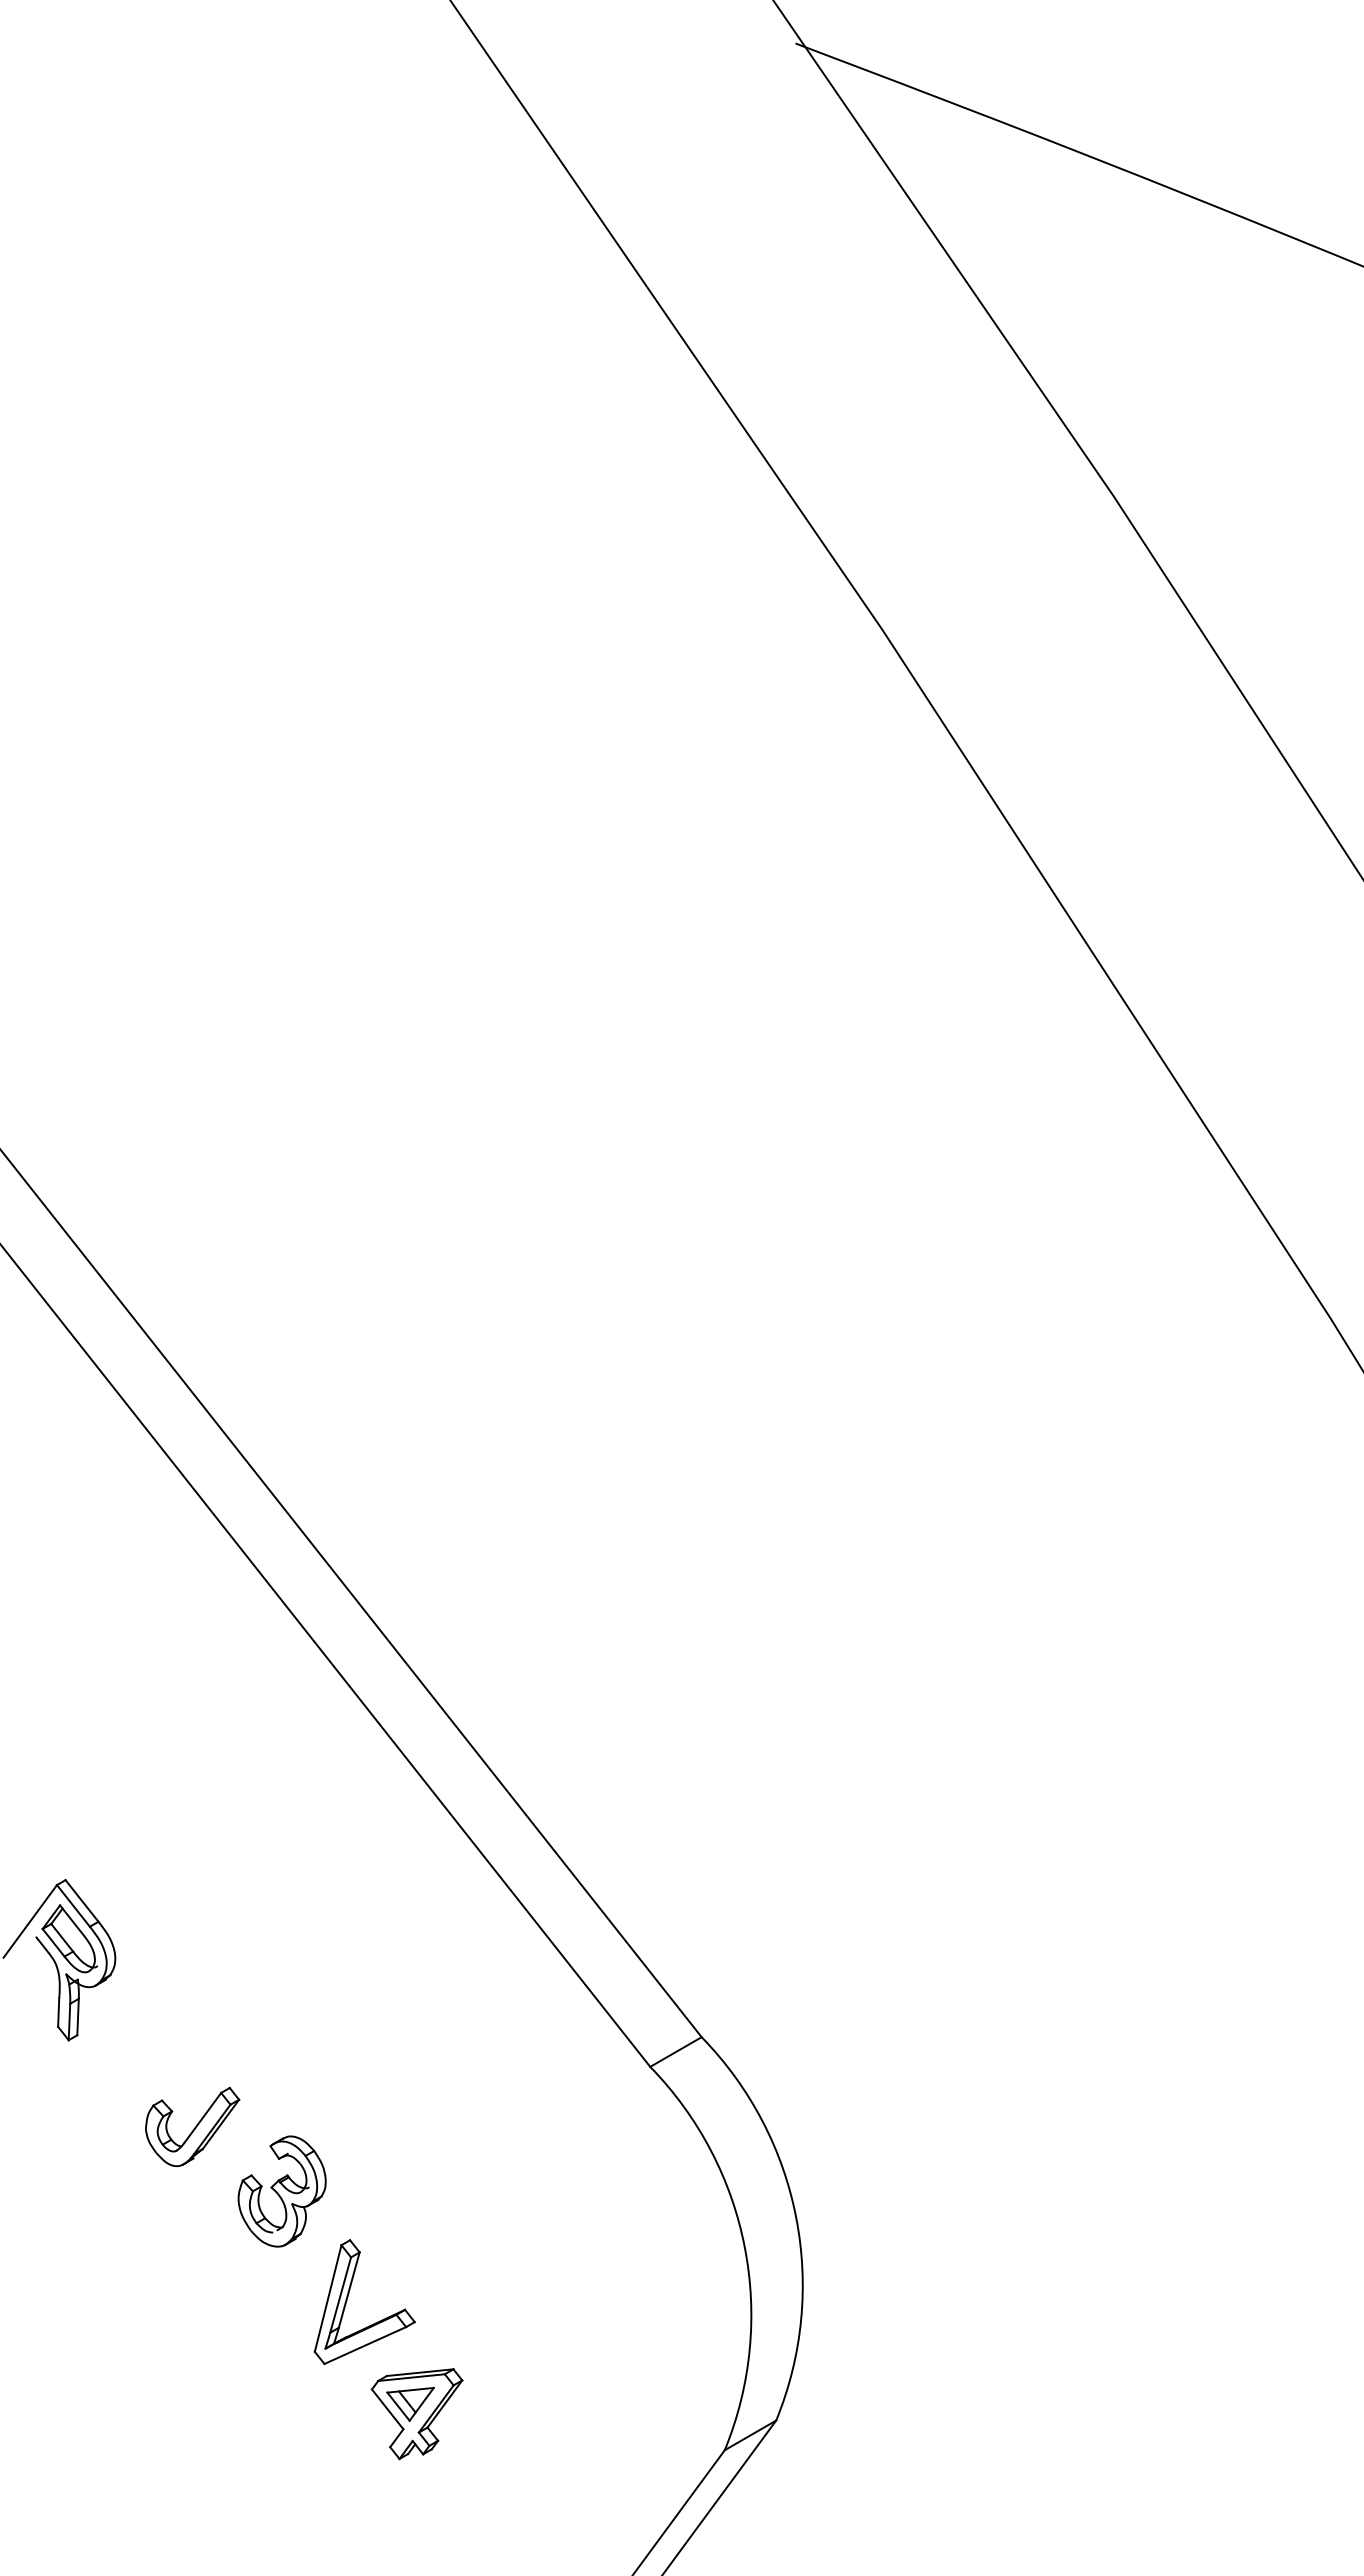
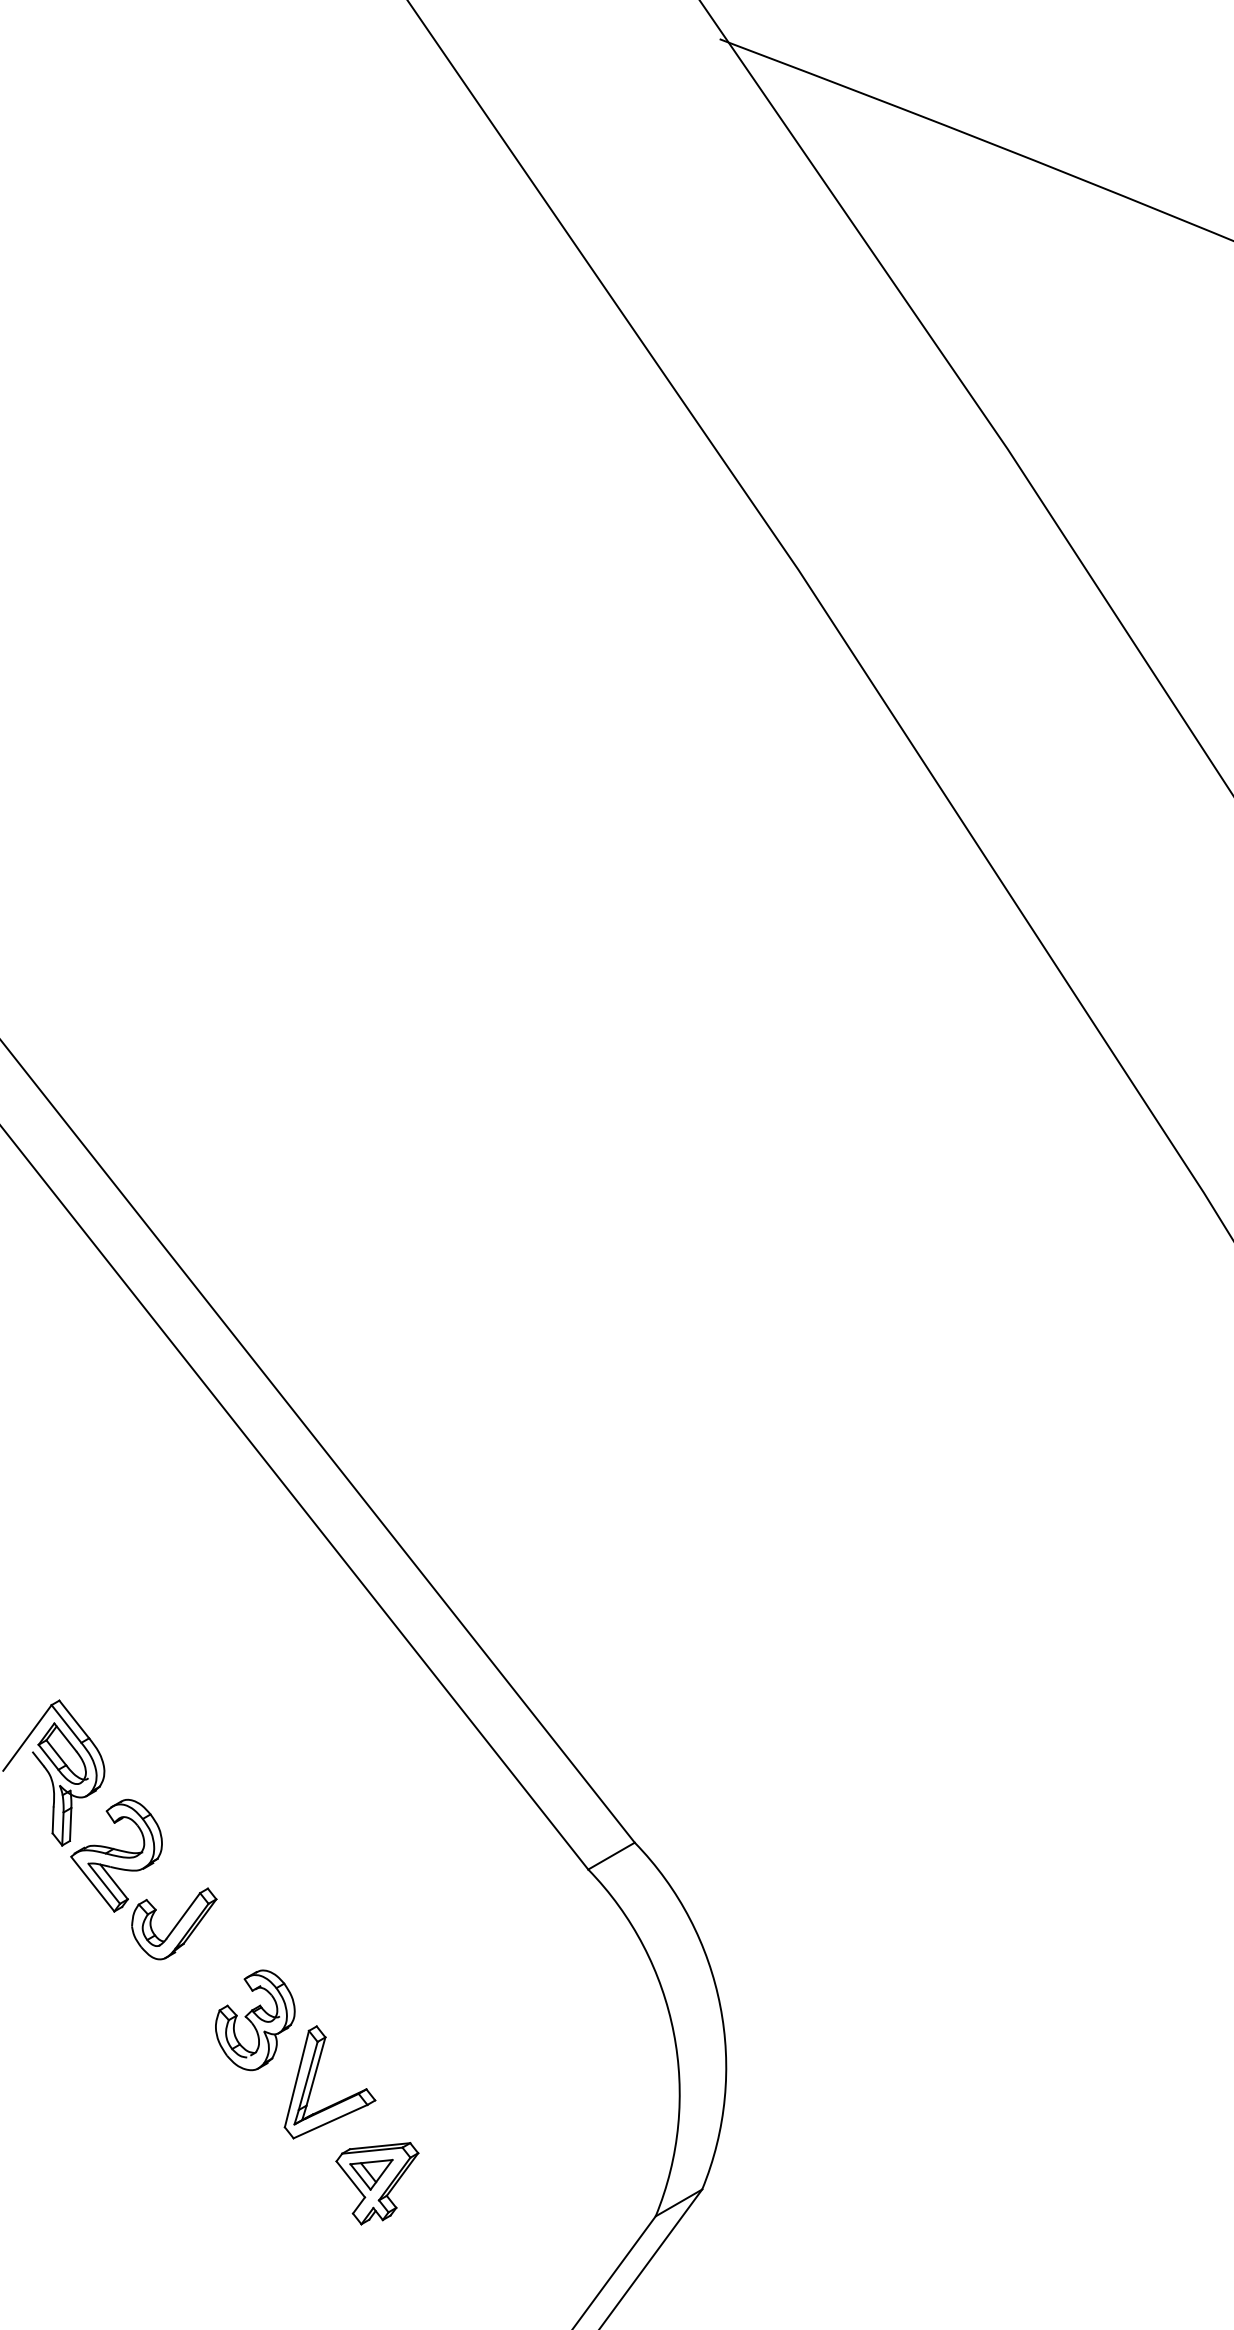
part: (128, 2051) -> (116, 1855), added
part: (281, 2191) -> (254, 2020), moved

